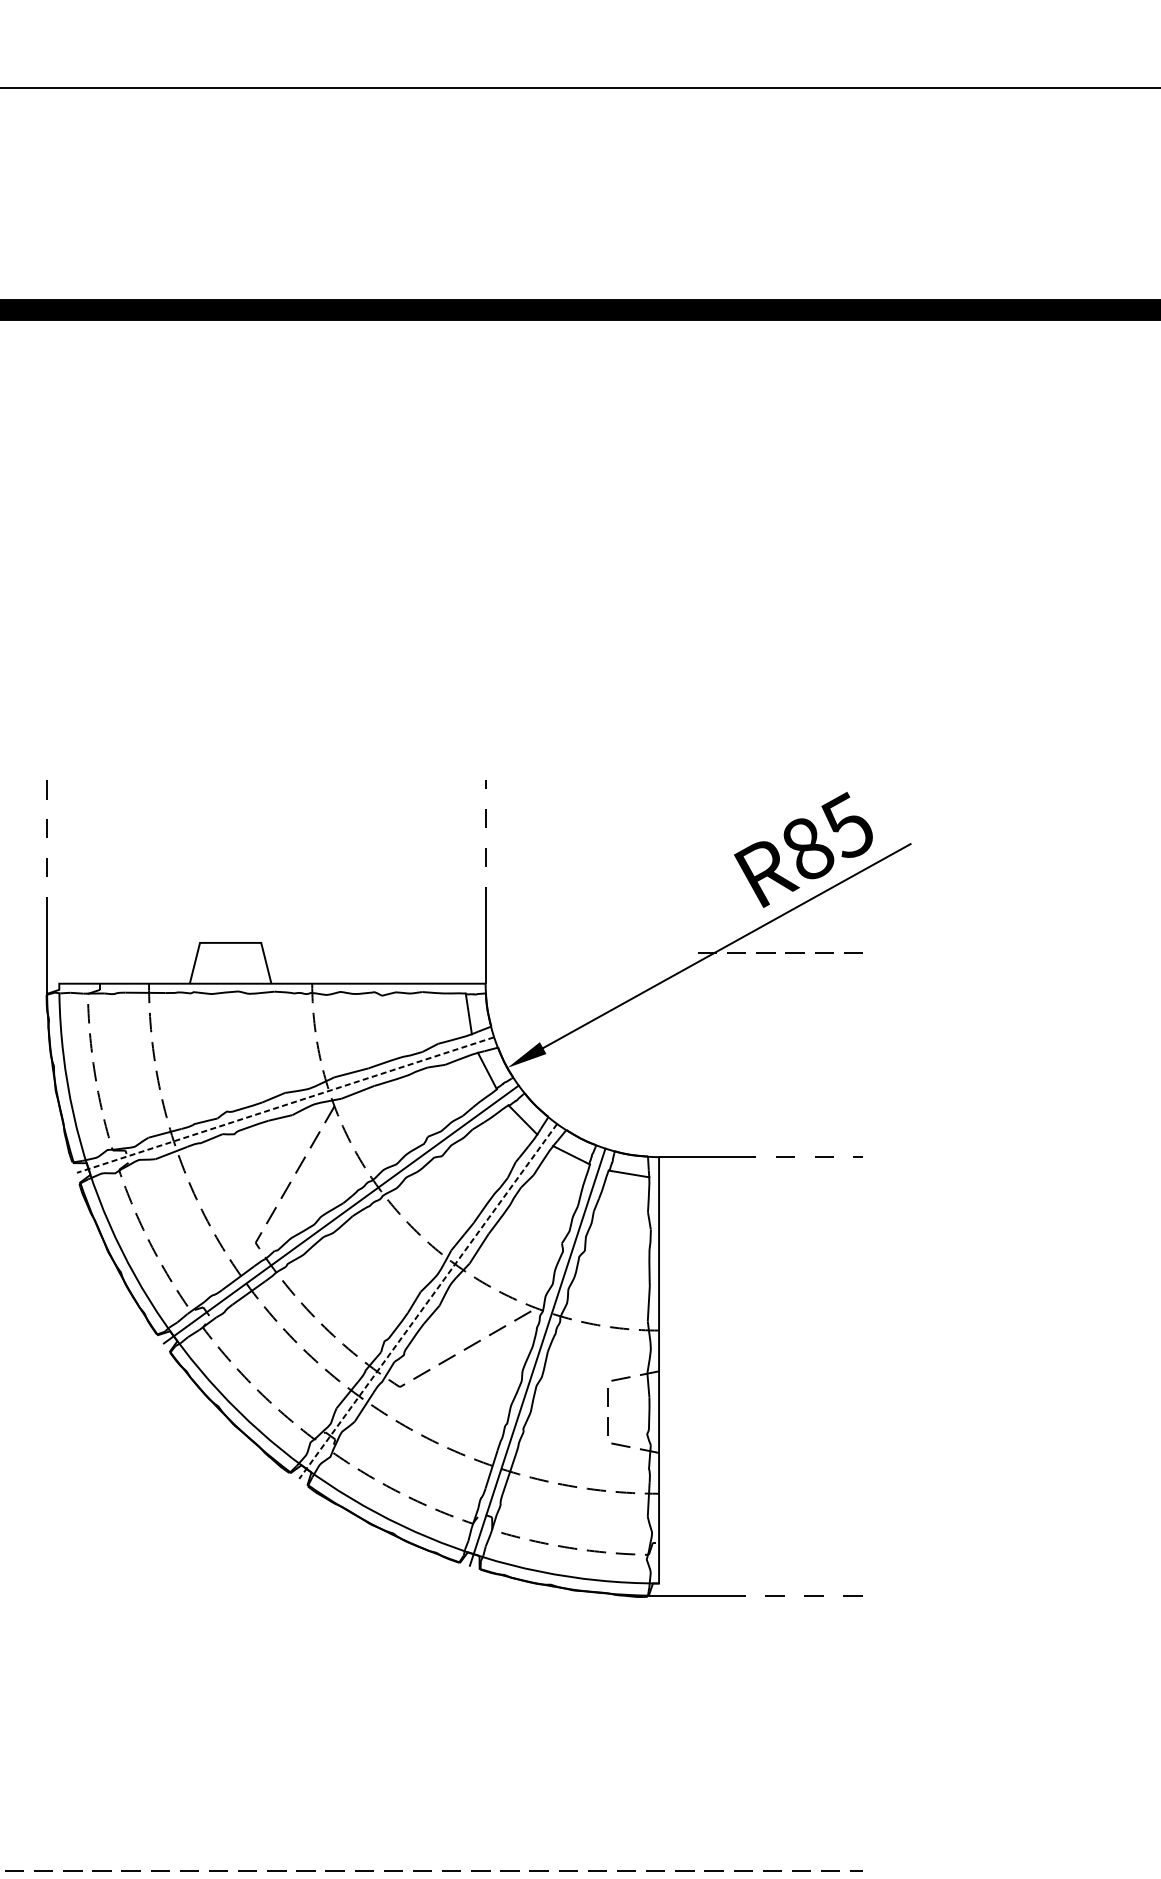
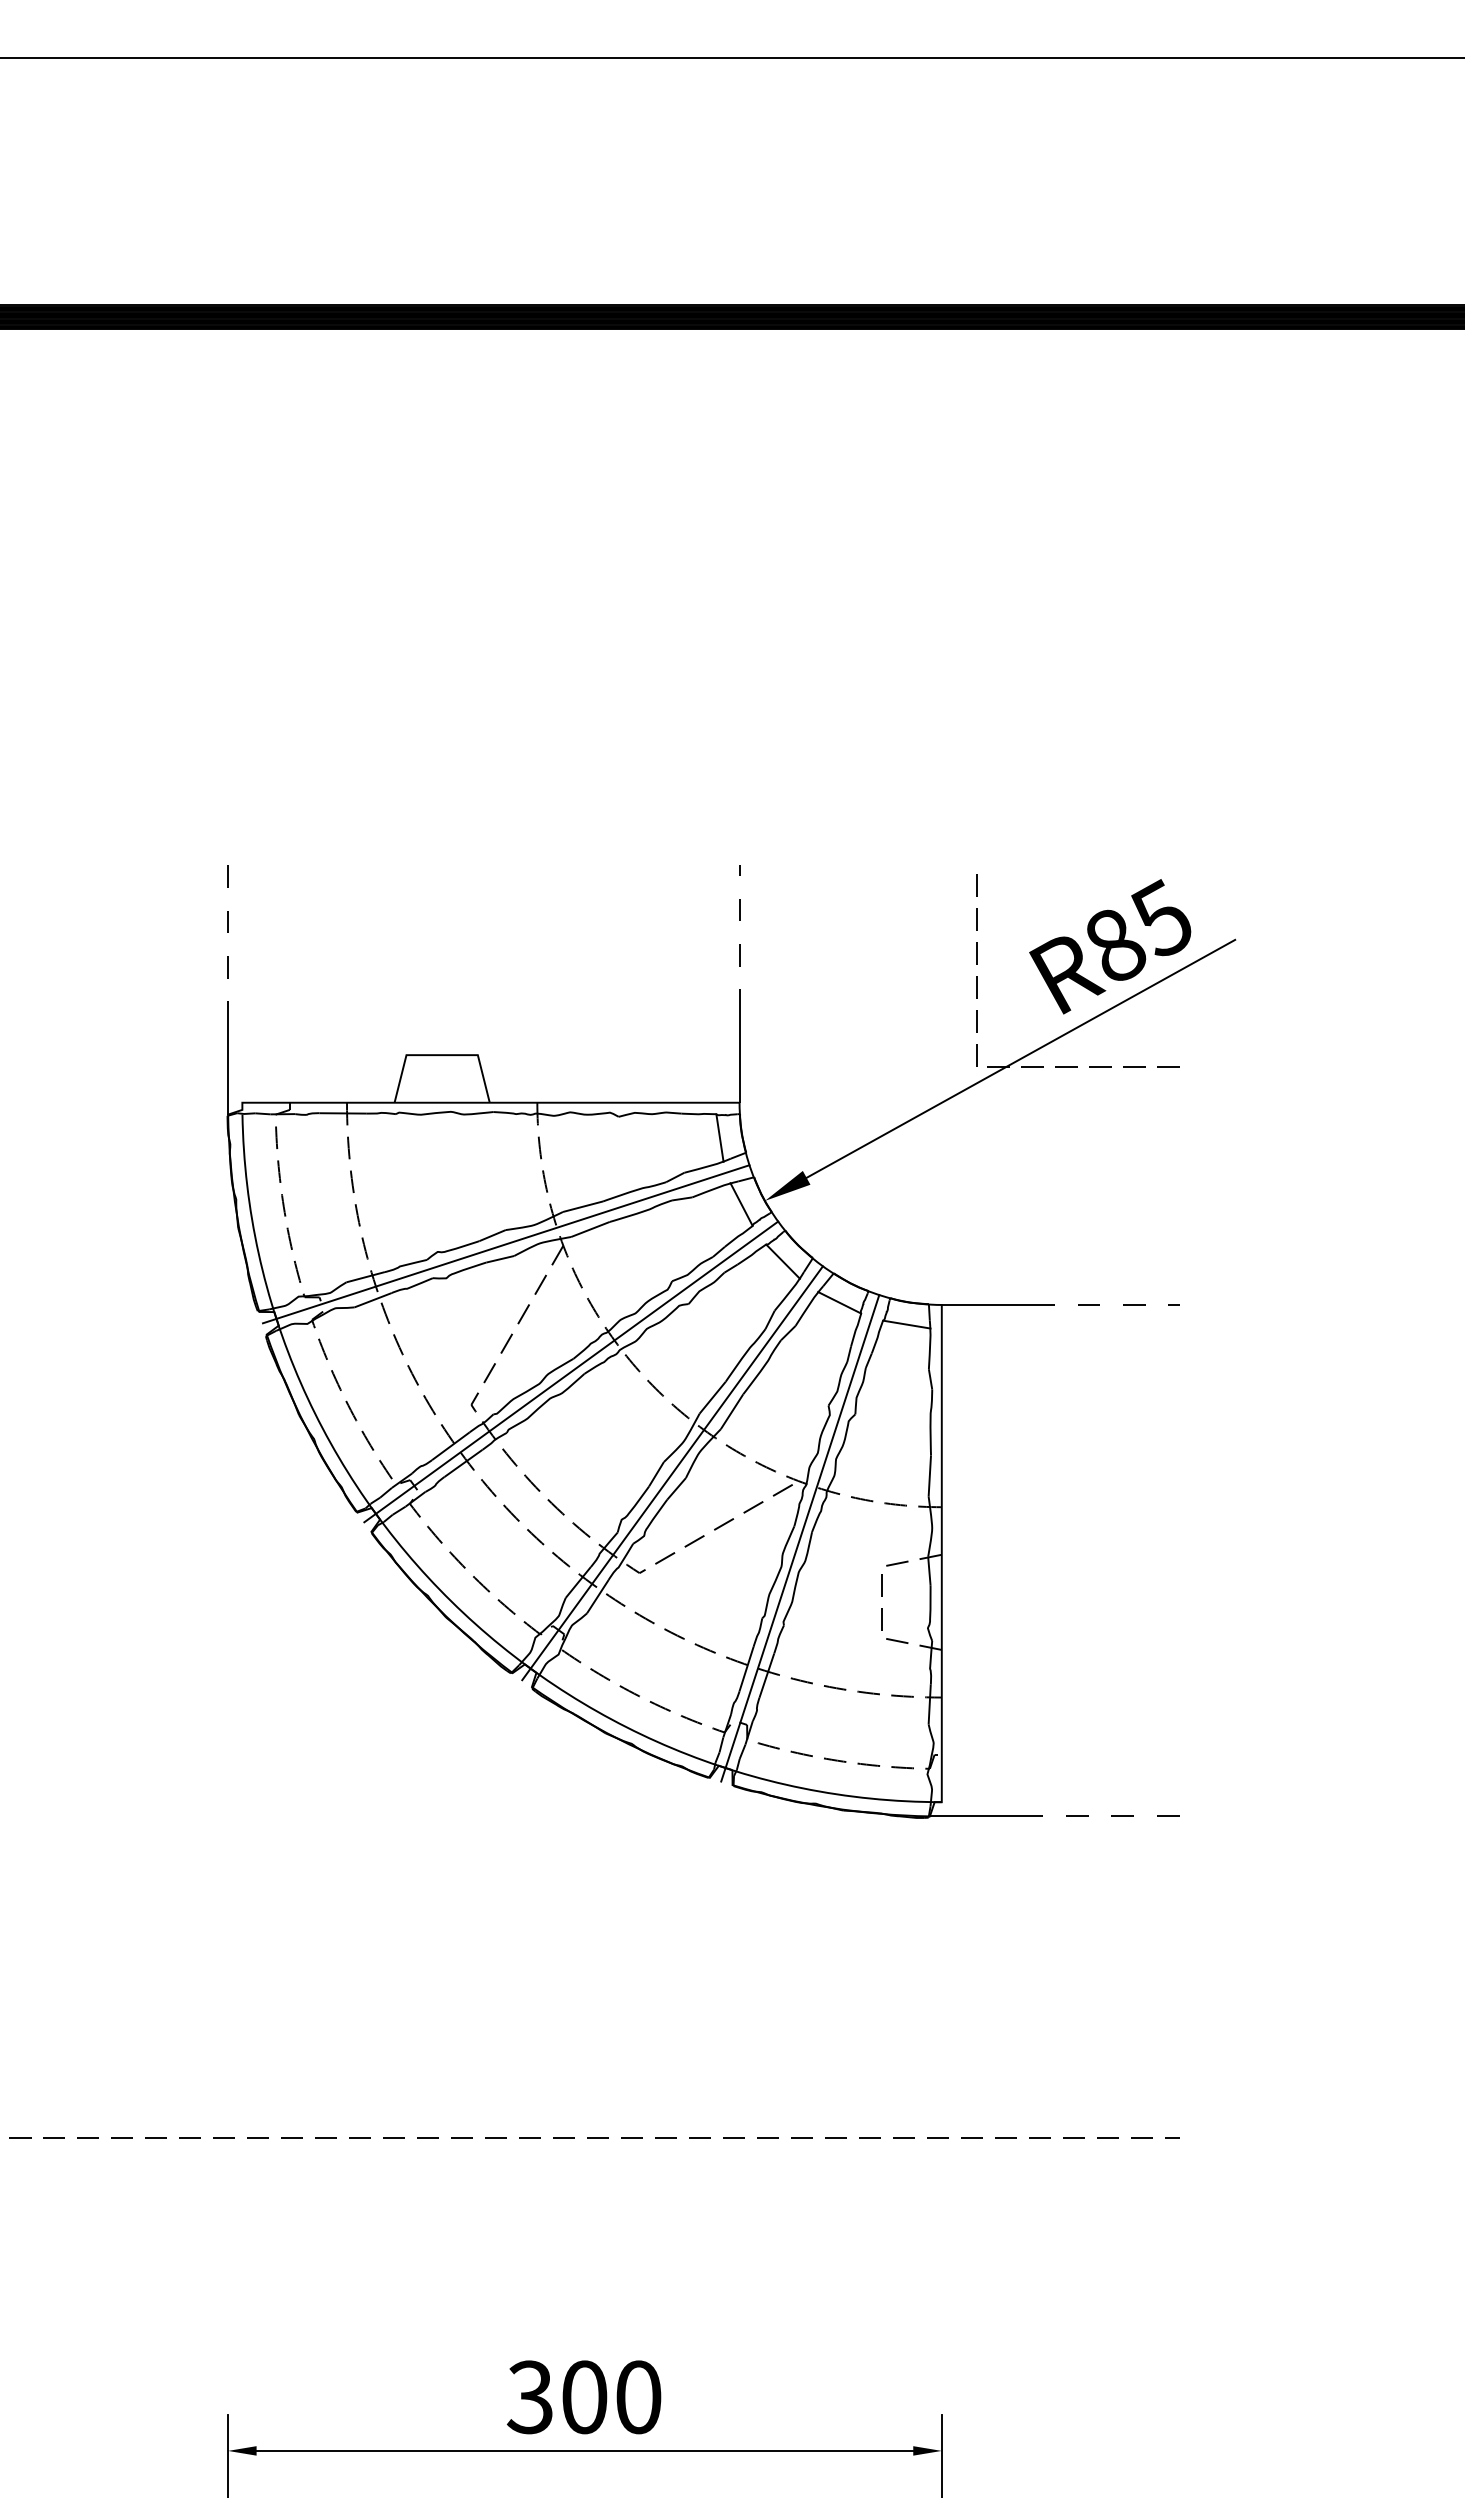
line: (688, 865) -> (976, 964), added
line: (285, 1105) -> (506, 1244), dashed -> solid
line: (428, 1301) -> (672, 1473), dashed -> solid

